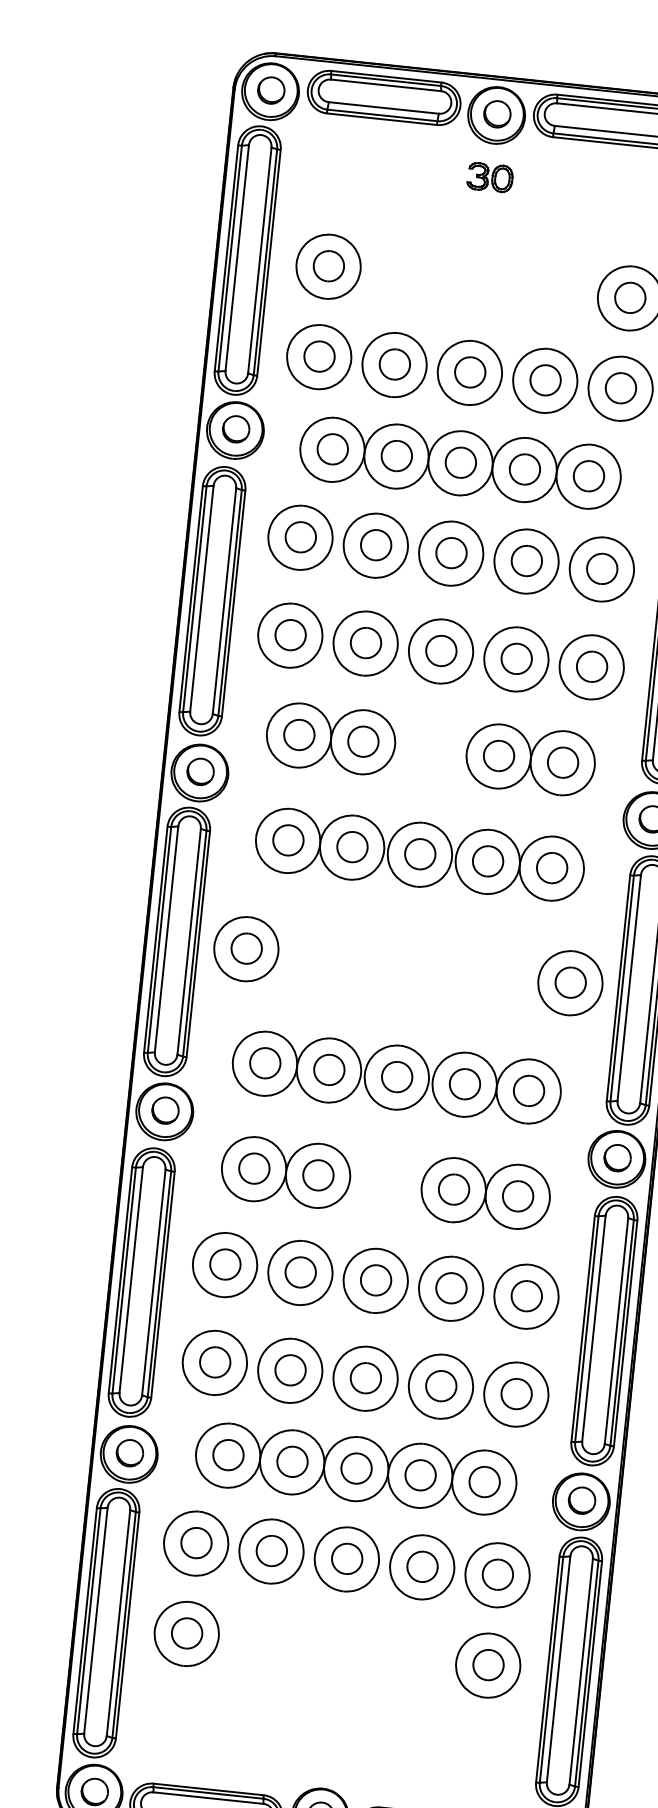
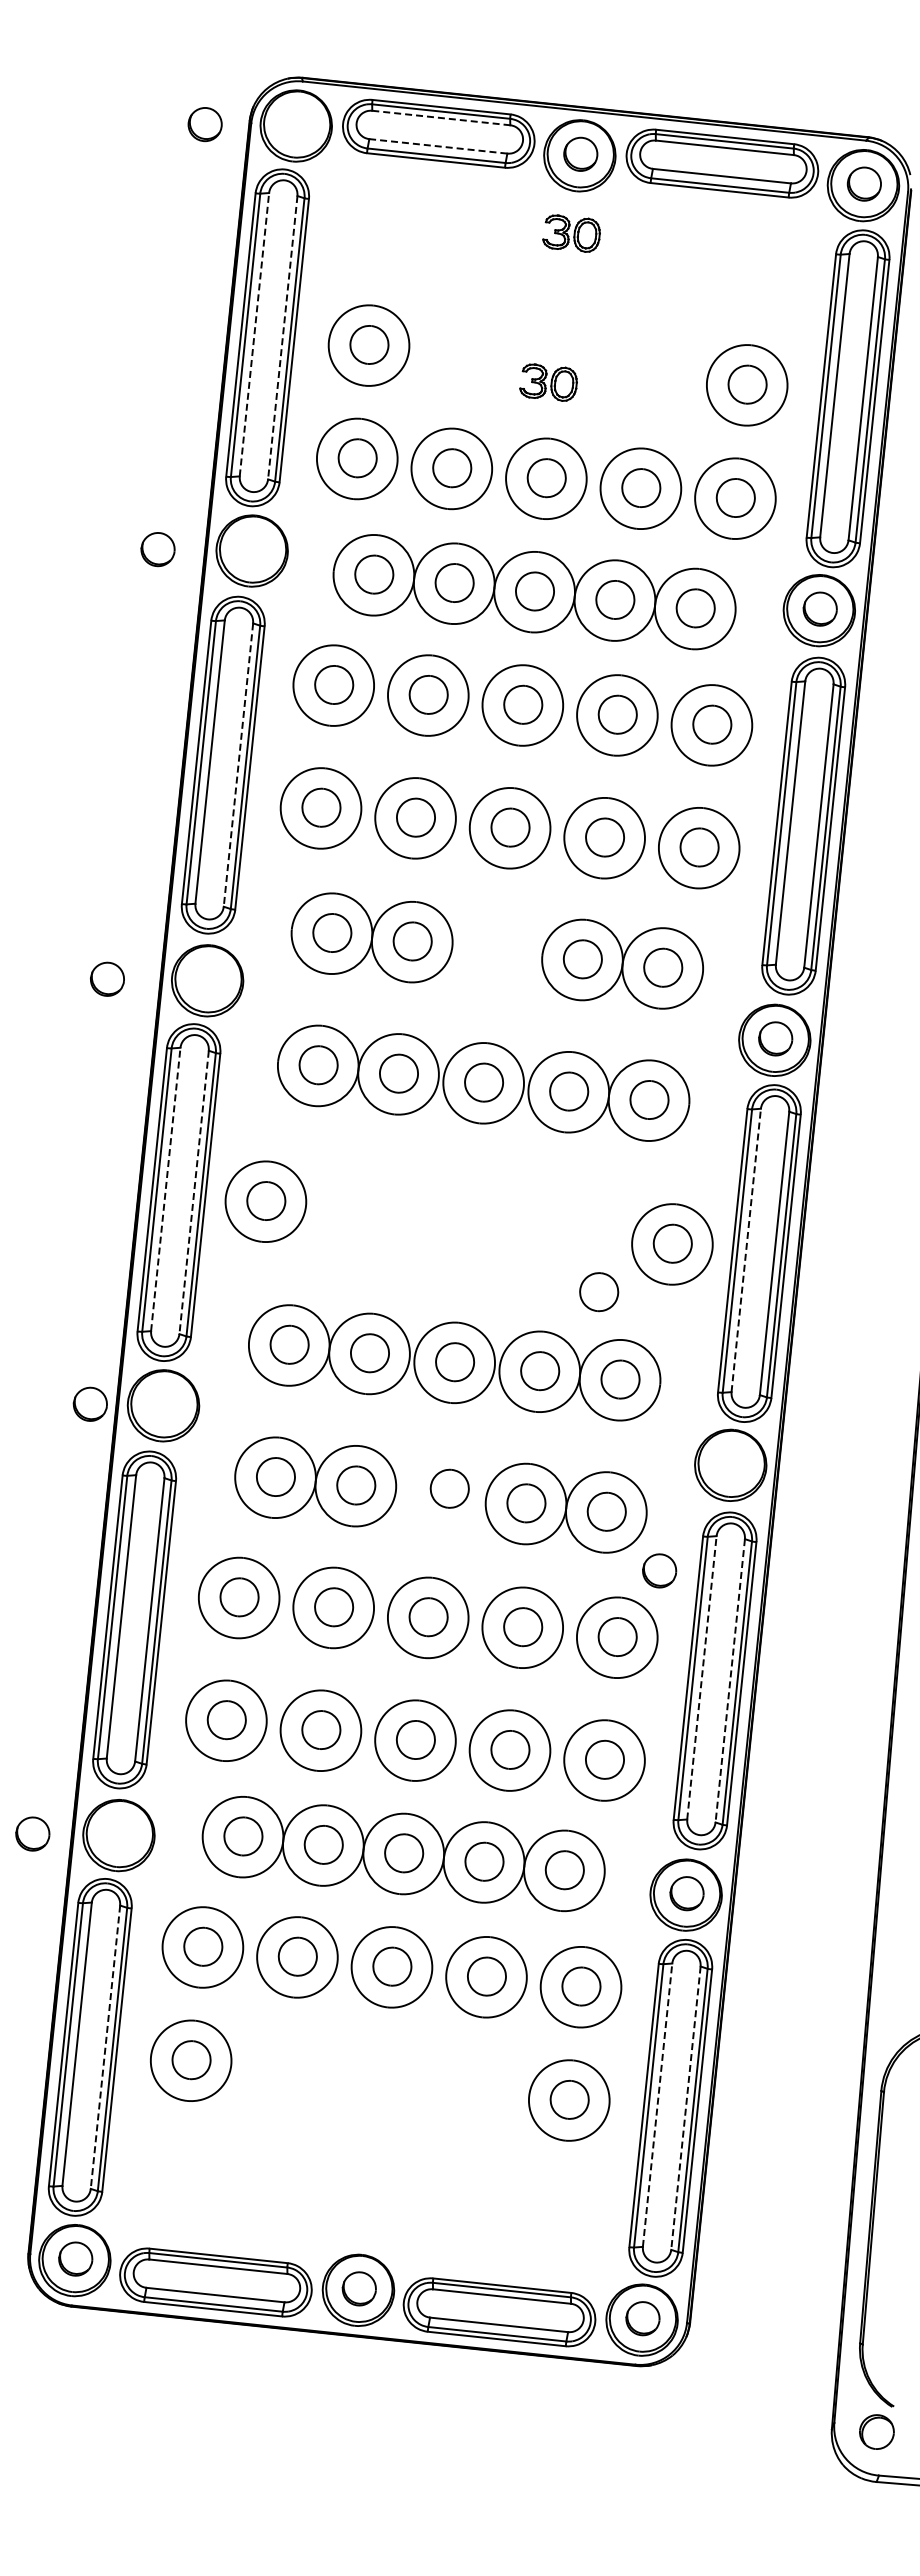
line: (386, 85) -> (441, 118), solid -> dashed
part: (270, 90) -> (204, 124), moved
line: (383, 108) -> (437, 146), solid -> dashed
line: (237, 257) -> (254, 334), solid -> dashed
line: (259, 261) -> (282, 338), solid -> dashed
part: (471, 296) -> (548, 382), added
part: (235, 429) -> (157, 549), moved
line: (224, 601) -> (238, 765), solid -> dashed
part: (200, 771) -> (107, 978), moved
line: (166, 938) -> (165, 1188), solid -> dashed
line: (189, 941) -> (194, 1192), solid -> dashed
line: (629, 987) -> (746, 1249), solid -> dashed
part: (512, 1021) -> (599, 1292), added
part: (164, 1110) -> (89, 1403), moved
part: (617, 1157) -> (659, 1570), moved
part: (392, 1177) -> (449, 1488), added
line: (593, 1328) -> (701, 1677), solid -> dashed
line: (616, 1331) -> (730, 1681), solid -> dashed
part: (129, 1452) -> (32, 1833), moved
line: (118, 1623) -> (105, 2047), solid -> dashed
line: (558, 1668) -> (657, 2104), solid -> dashed
line: (580, 1671) -> (685, 2108), solid -> dashed

